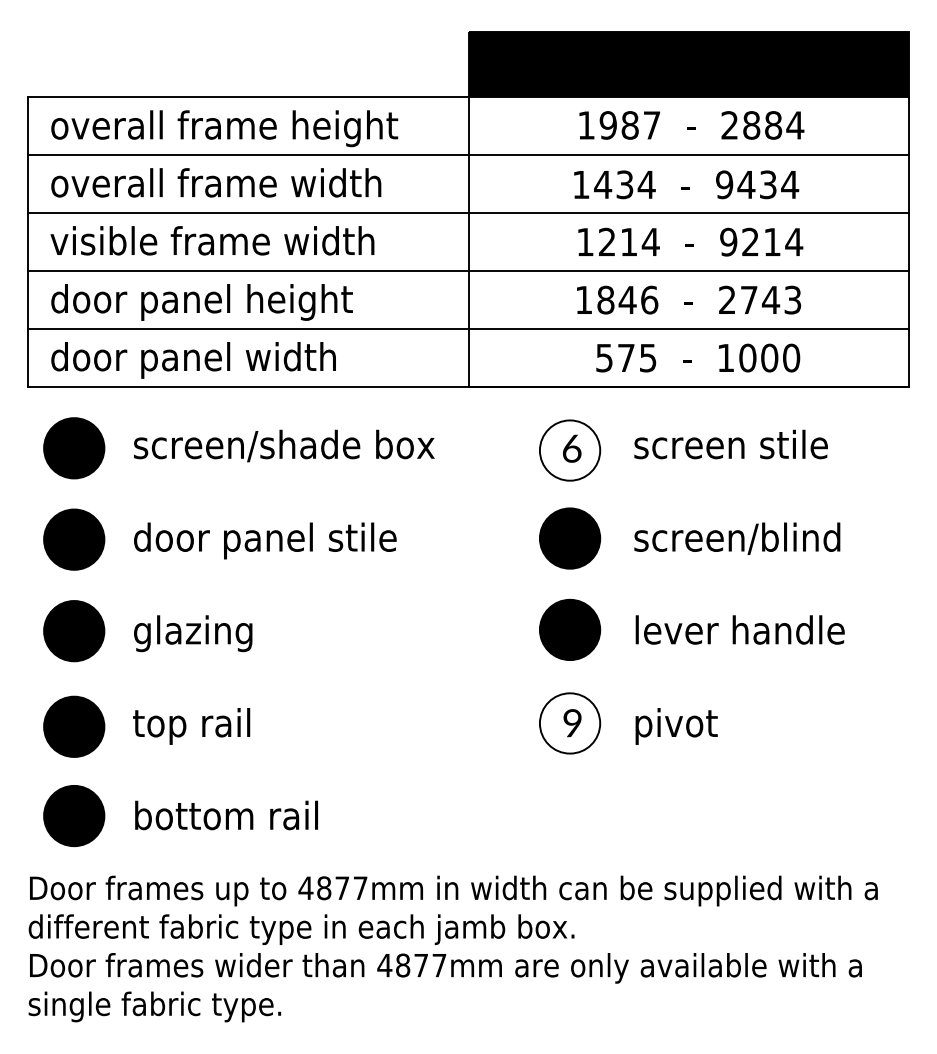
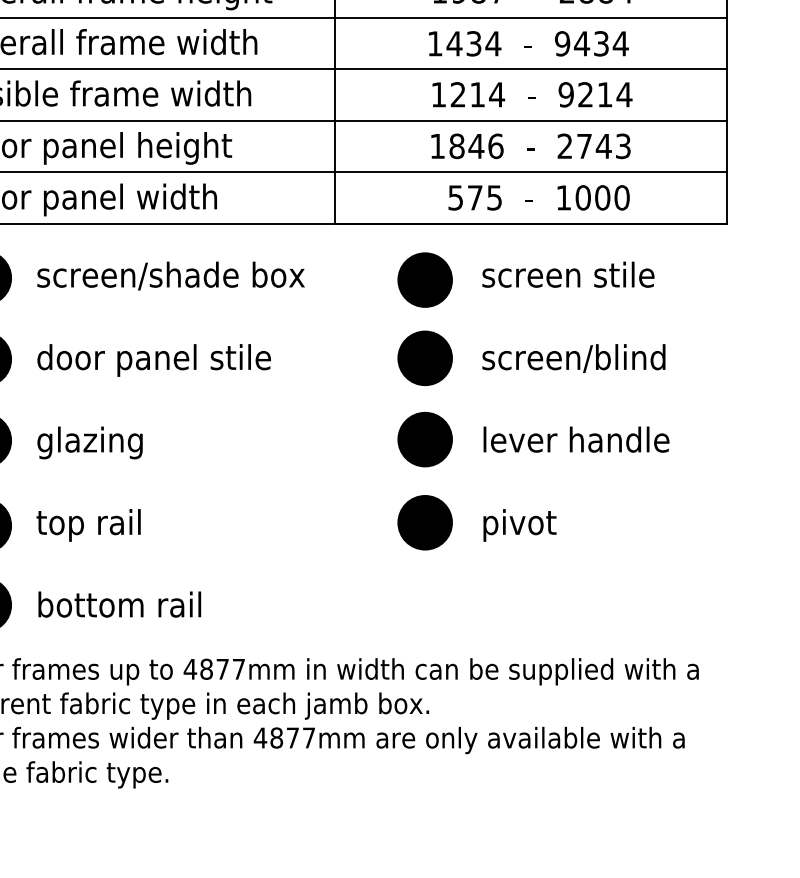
fill: (569, 450) -> (424, 280), added
fill: (569, 723) -> (424, 522), added

